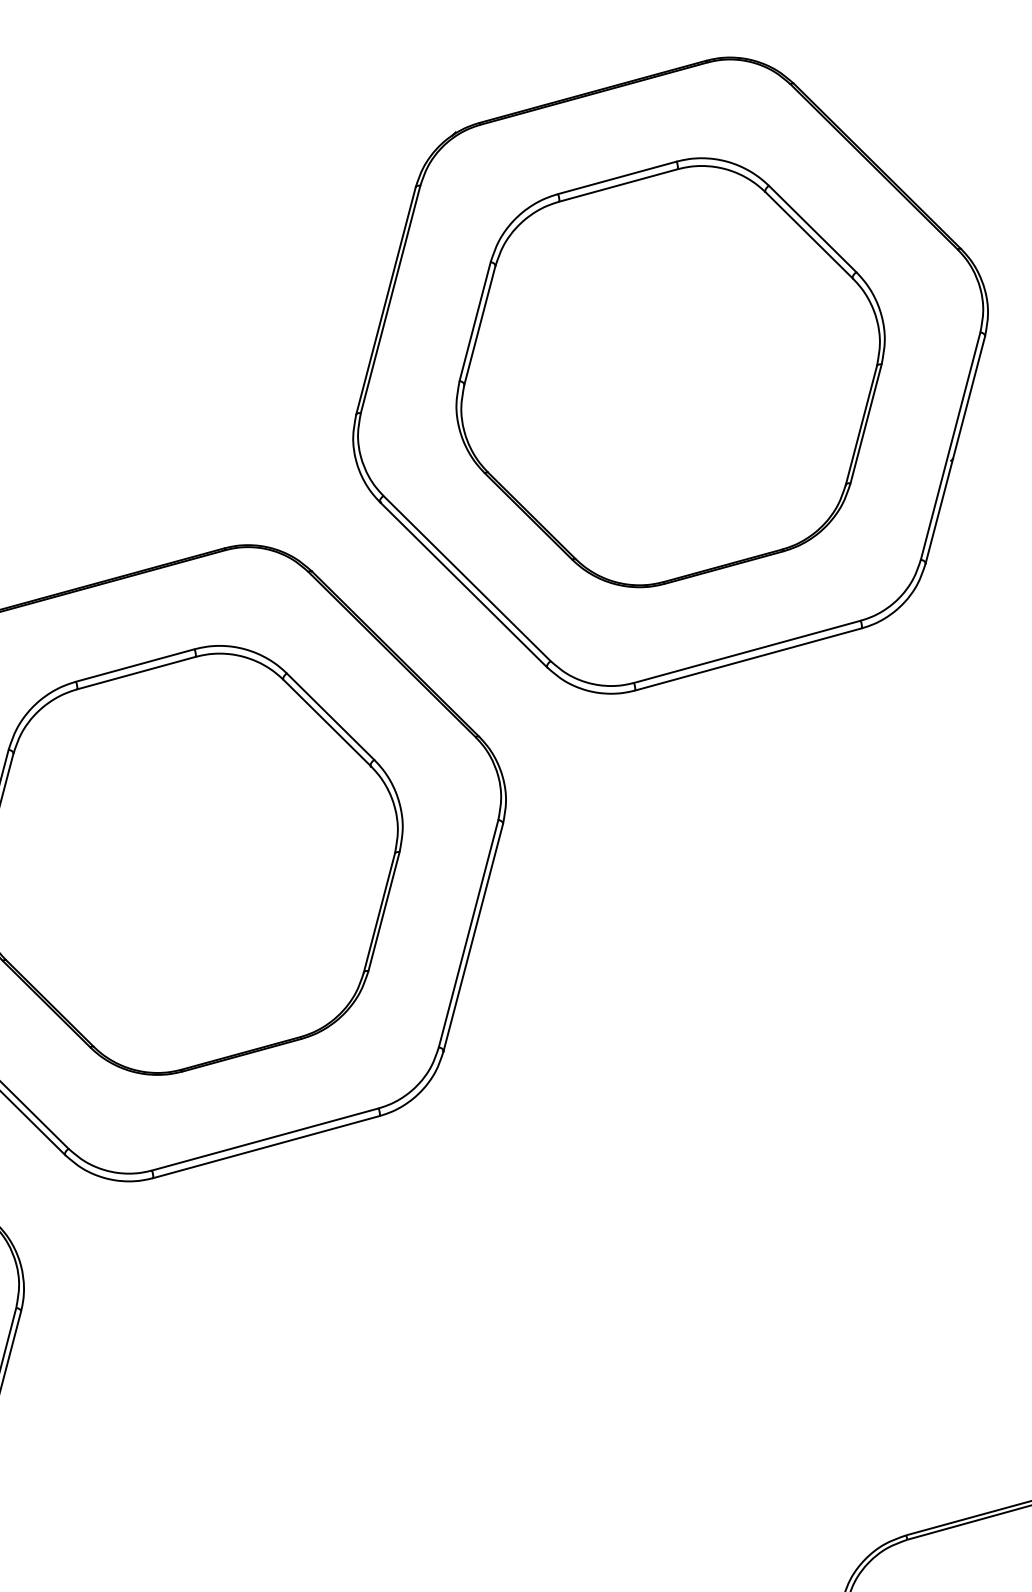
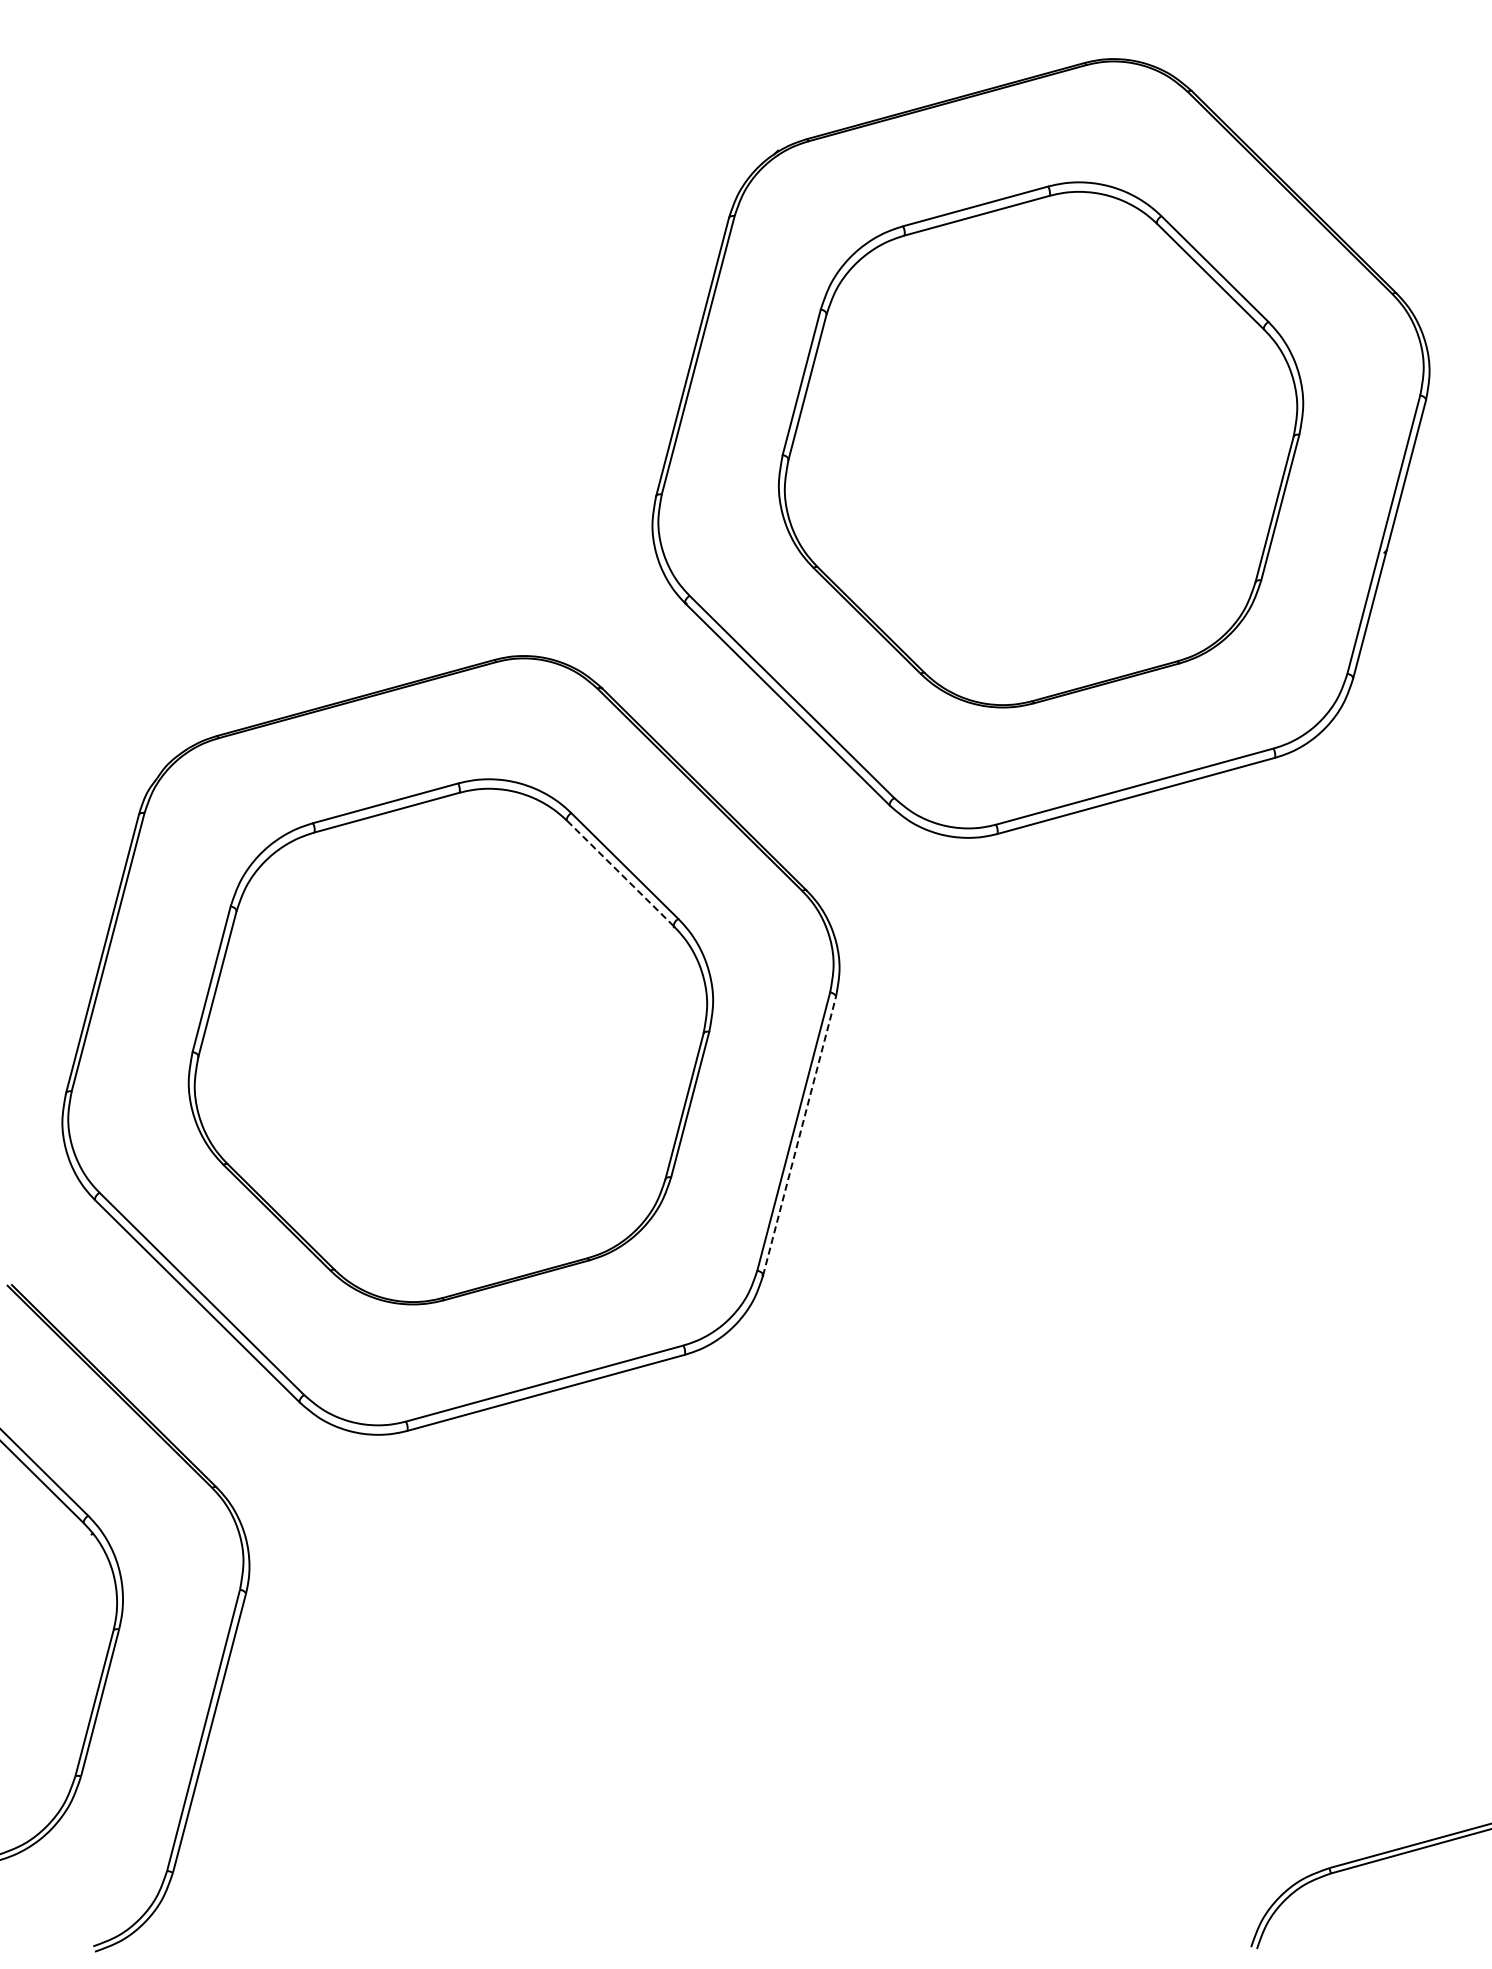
line: (327, 723) -> (621, 874), solid -> dashed
line: (473, 937) -> (799, 1136), solid -> dashed

